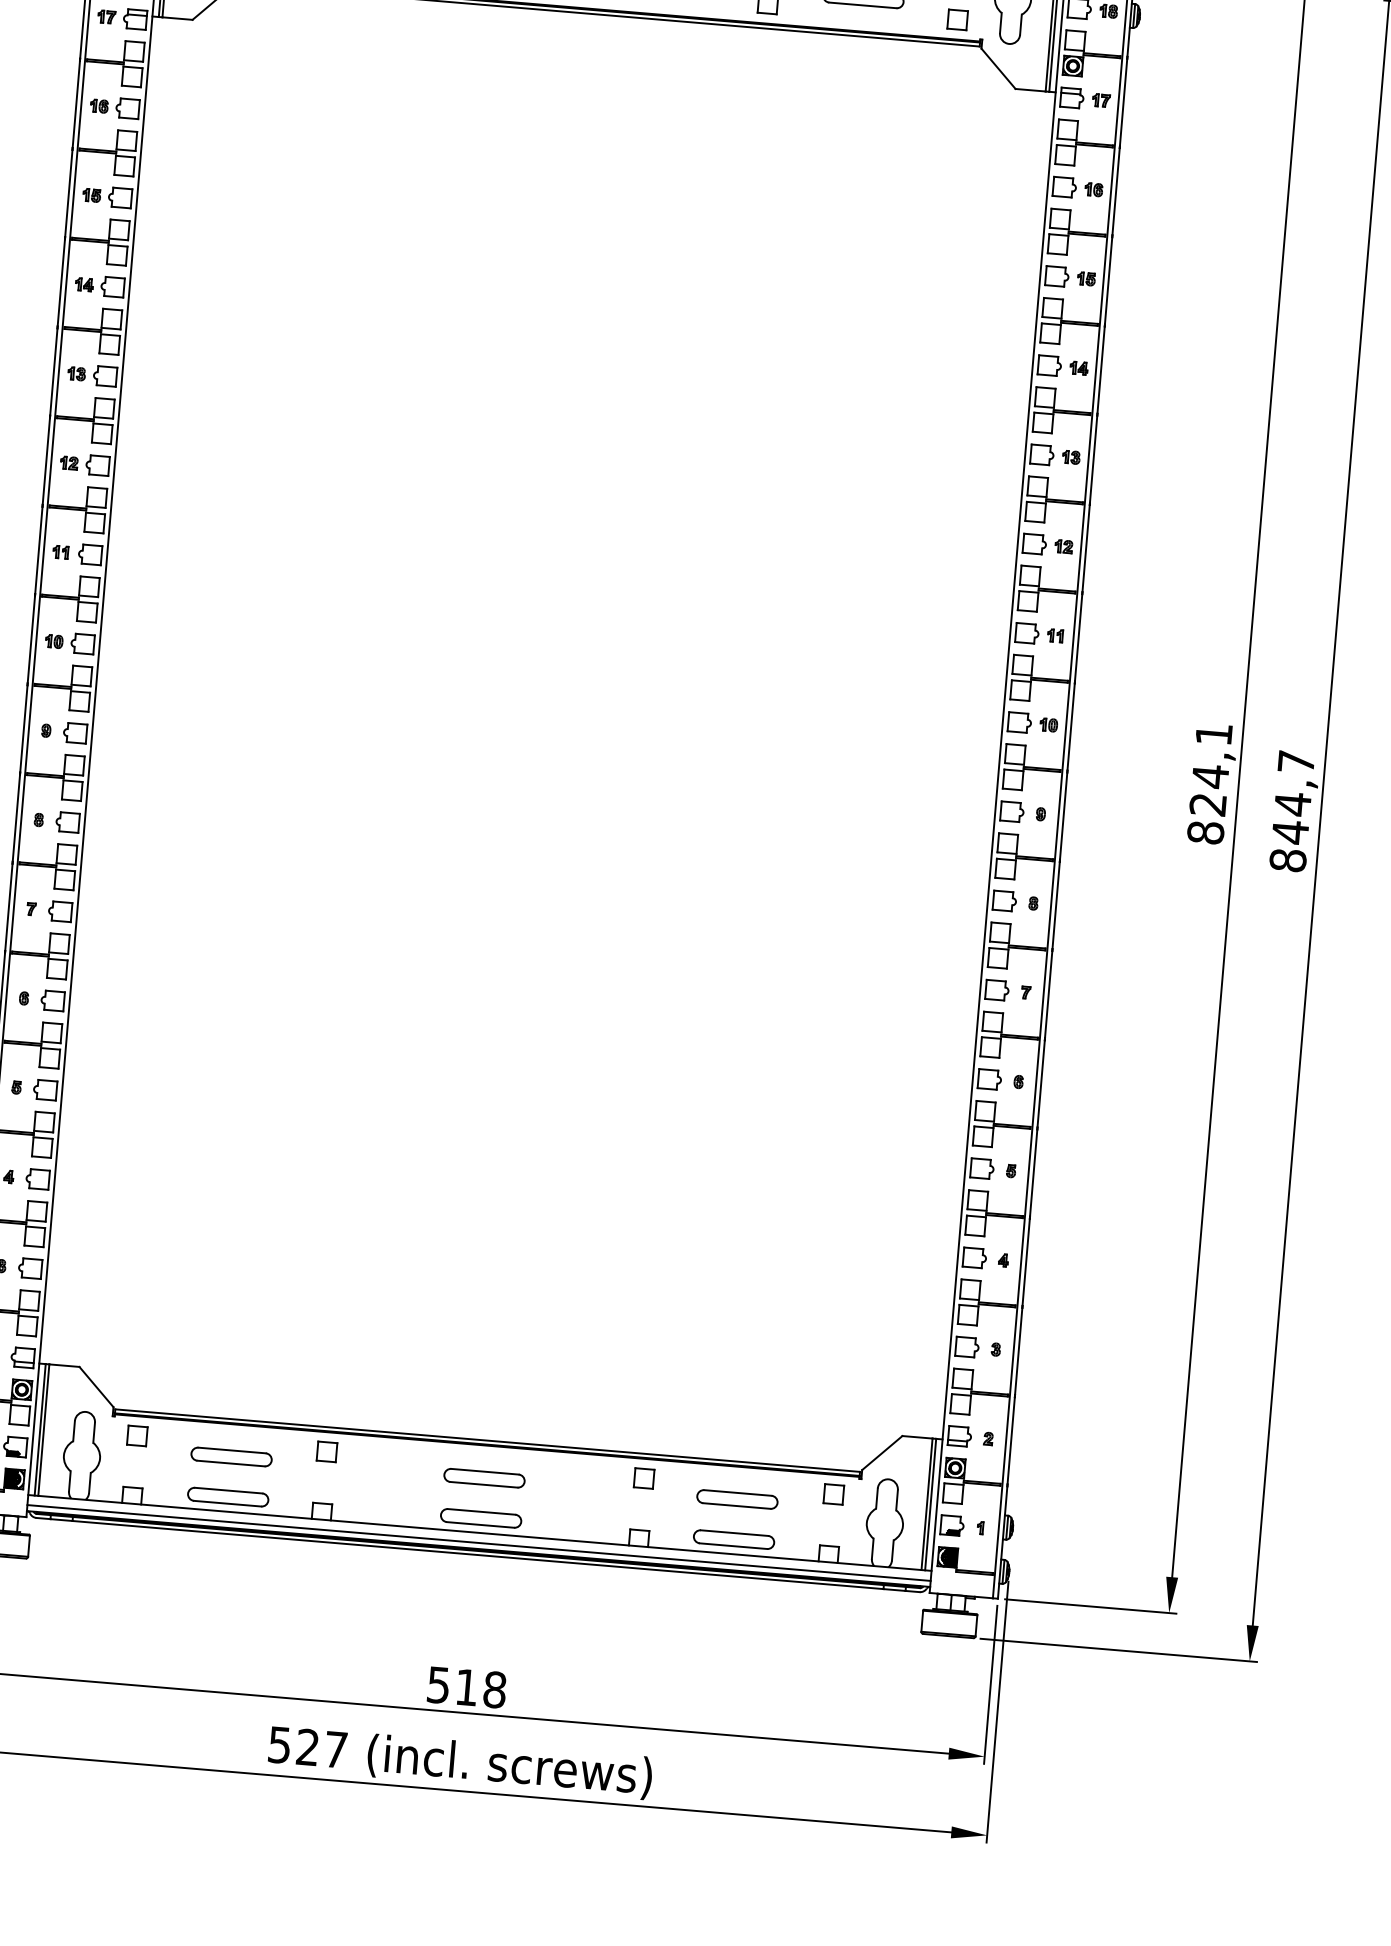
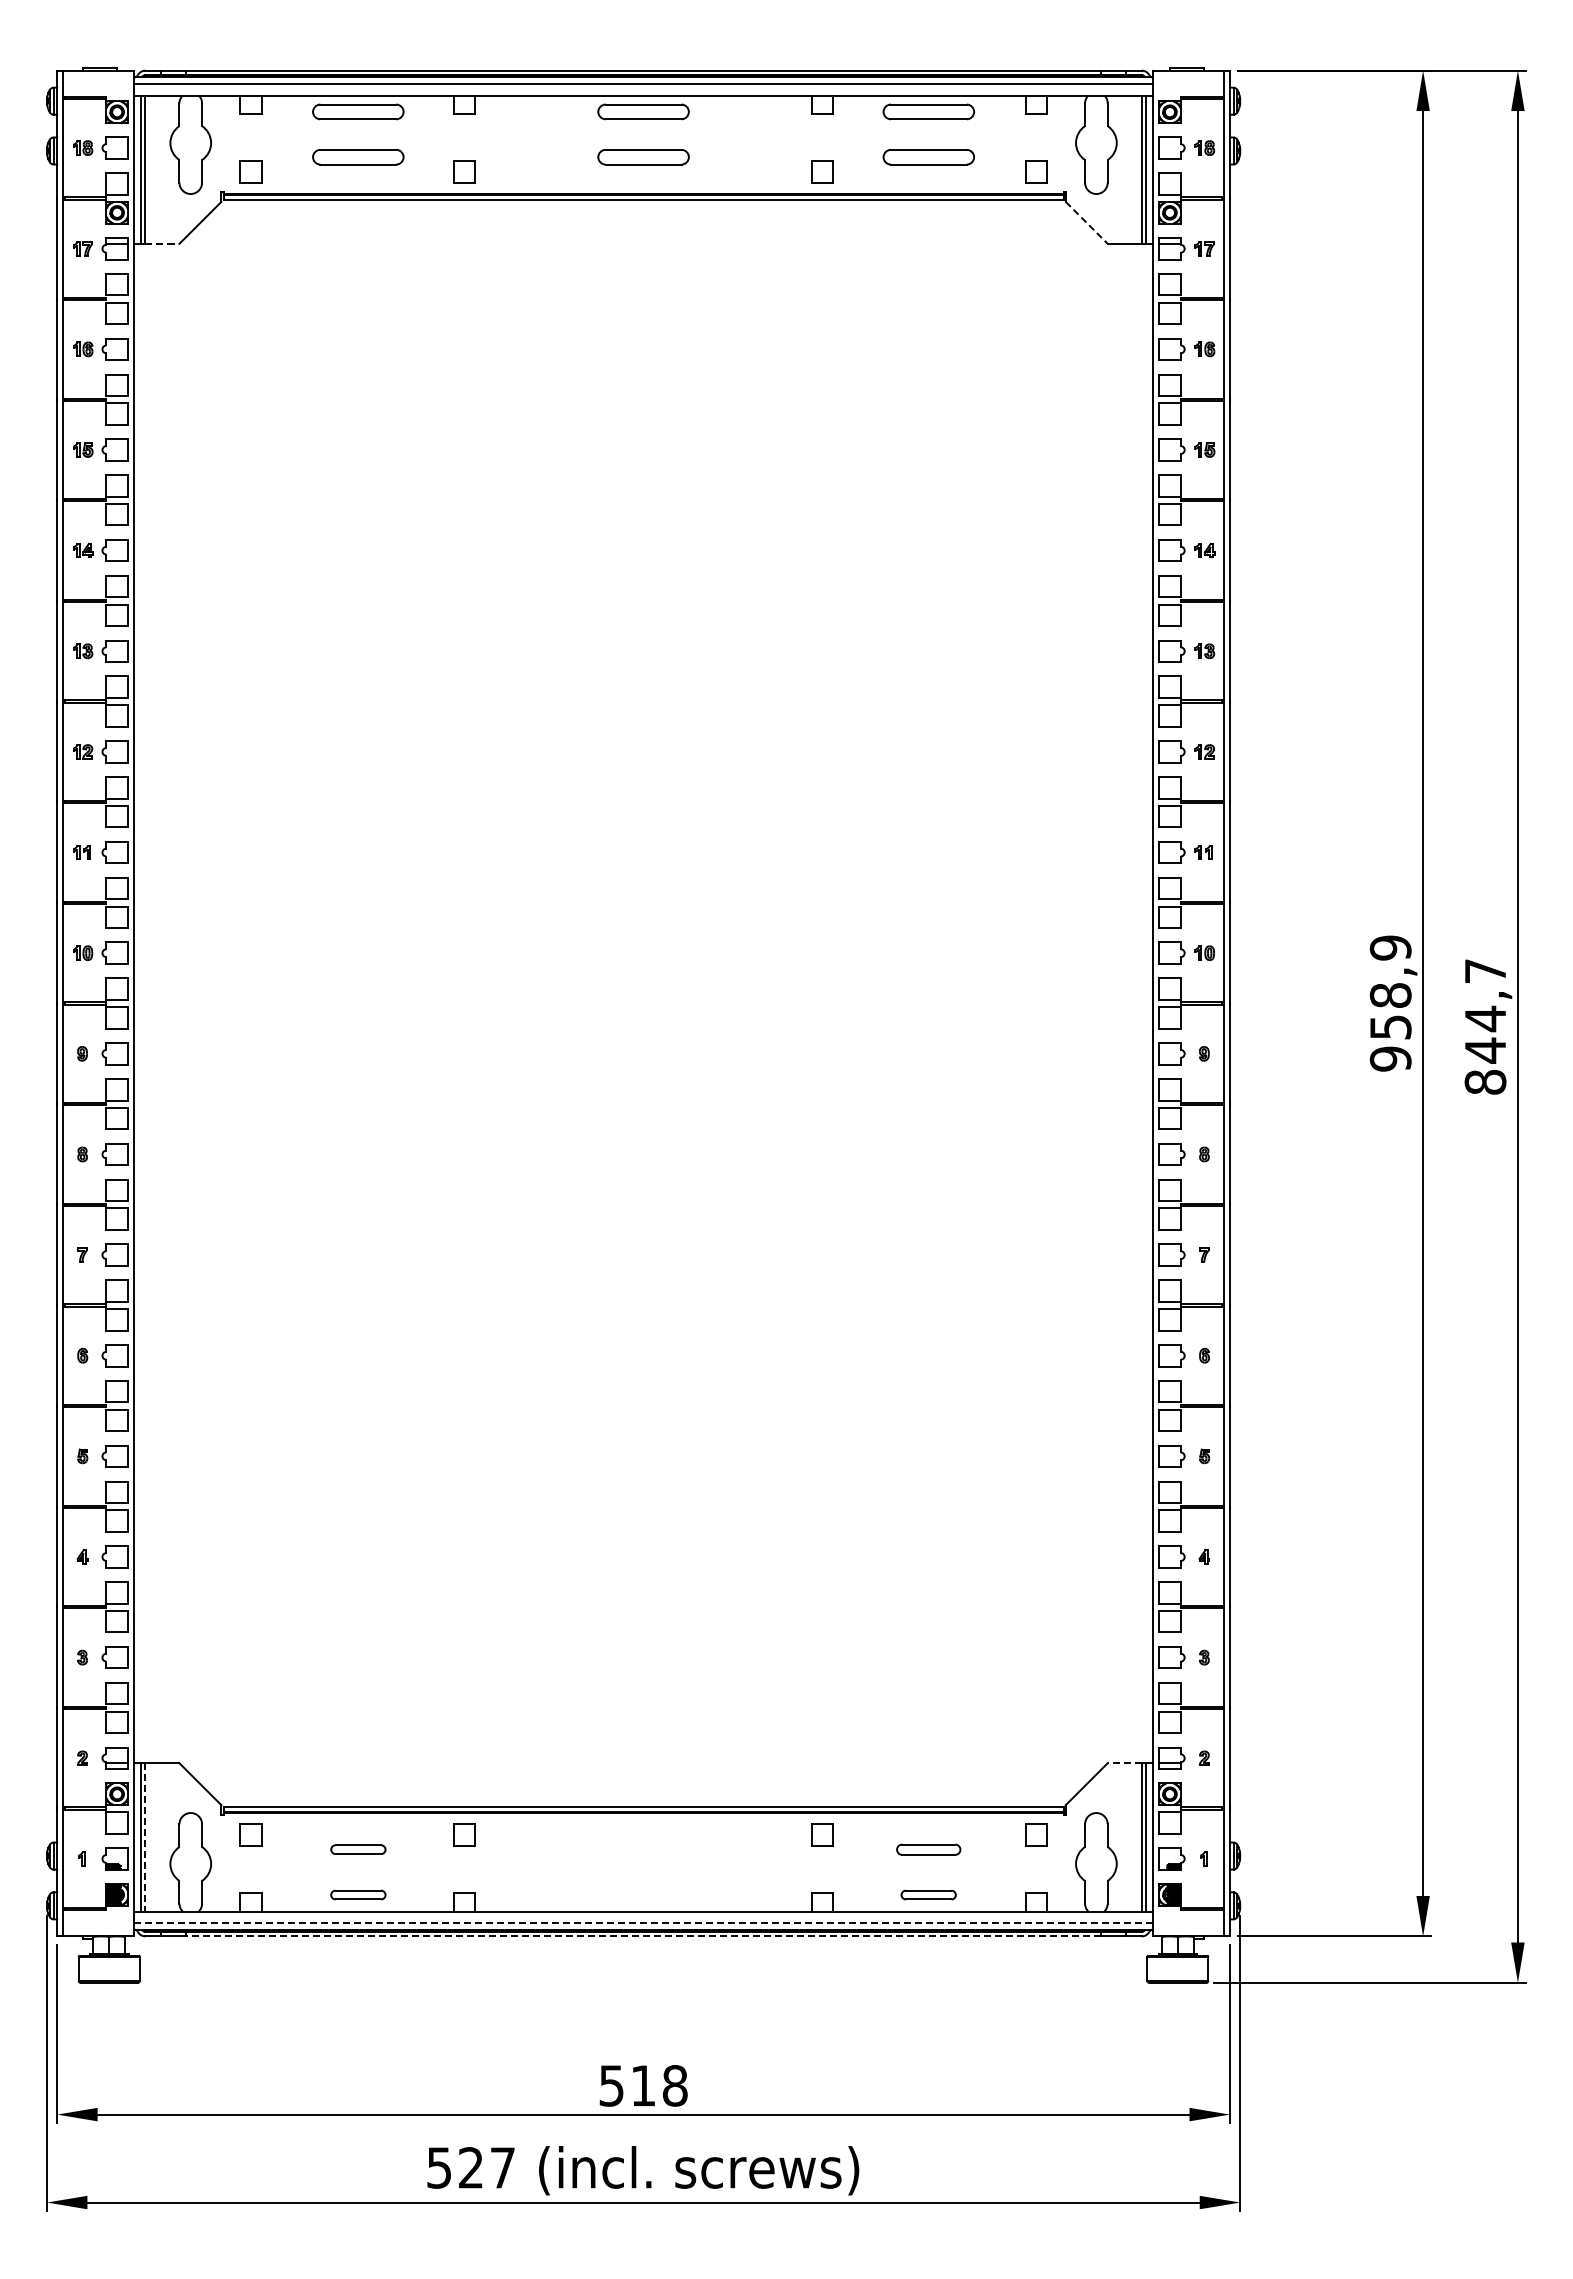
line: (177, 18) -> (162, 243), solid -> dashed
line: (998, 68) -> (1086, 222), solid -> dashed
text: (1209, 783) -> (1390, 1003), 824,1 -> 958,9
line: (43, 1430) -> (145, 1837), solid -> dashed
line: (917, 1437) -> (1124, 1763), solid -> dashed
part: (231, 1456) -> (358, 1849), size x0.6
part: (484, 1477) -> (643, 1849), removed
part: (228, 1496) -> (358, 1894), size x0.6
part: (737, 1499) -> (928, 1849), size x0.7
part: (481, 1517) -> (643, 1894), removed
part: (733, 1539) -> (928, 1894), size x0.6
line: (479, 1542) -> (643, 1922), solid -> dashed
line: (477, 1555) -> (643, 1936), solid -> dashed

